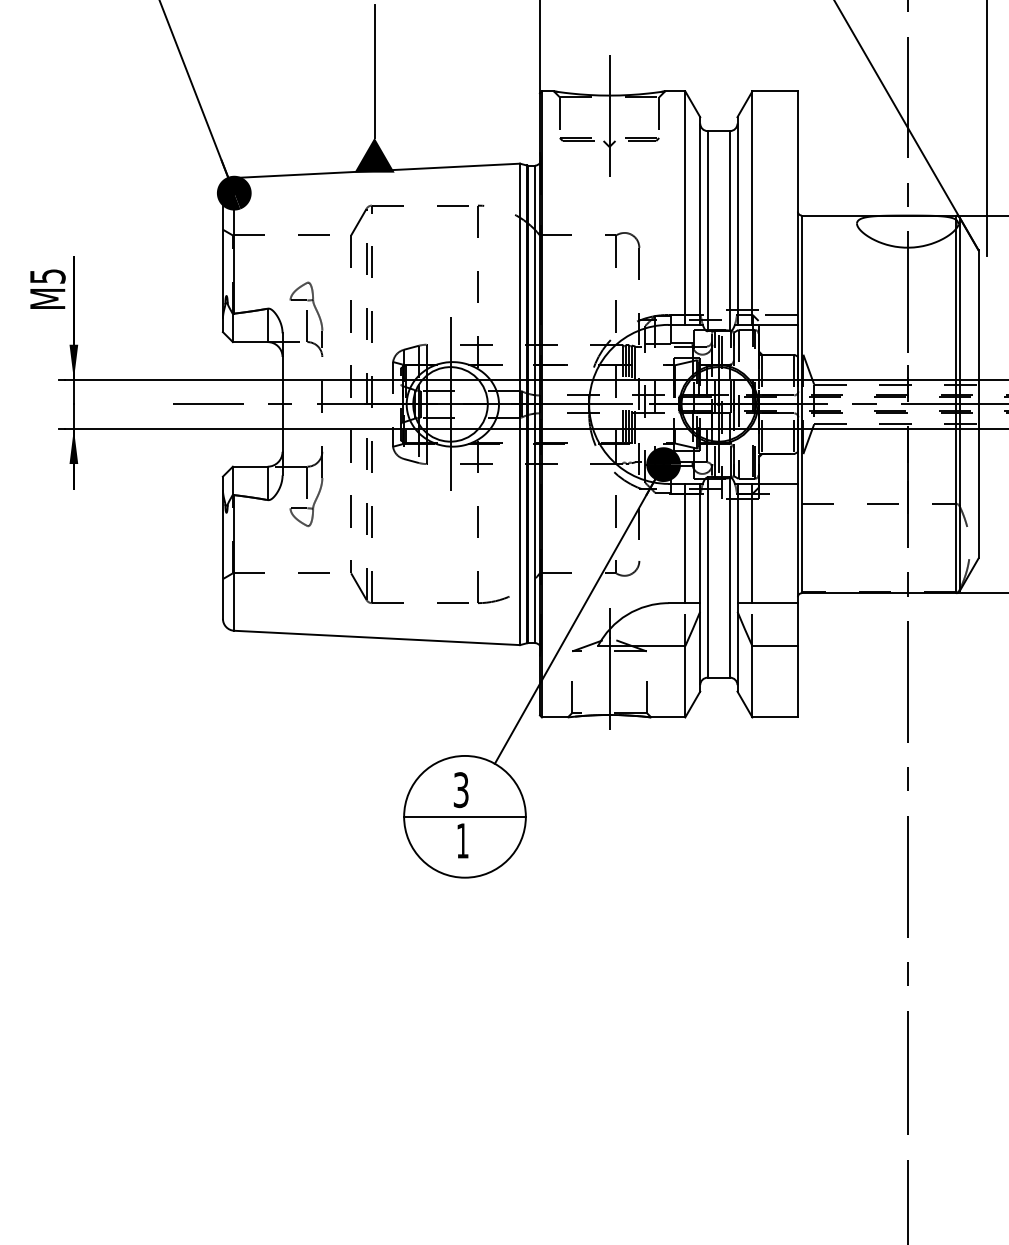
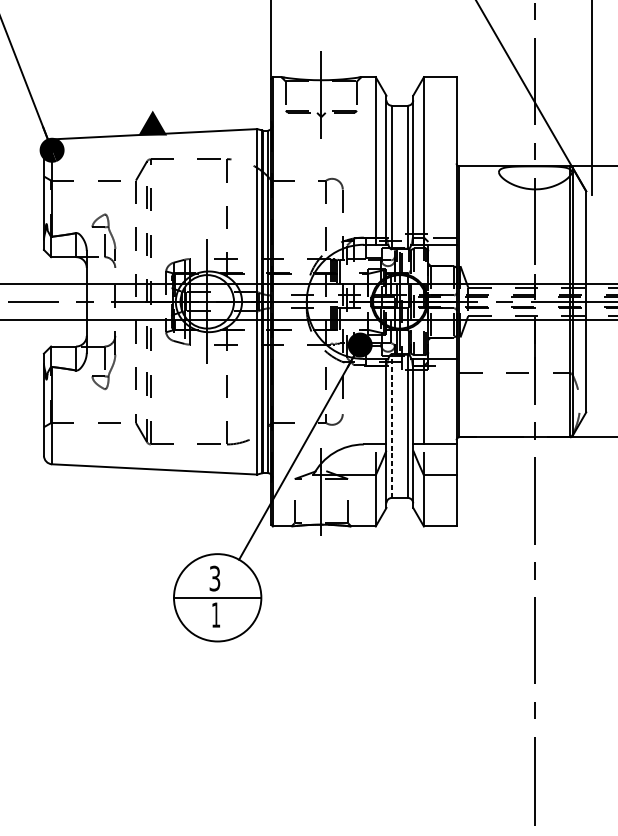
line: (374, 71) -> (152, 62), removed
line: (685, 543) -> (375, 401), removed
line: (707, 577) -> (391, 426), solid -> dashed

